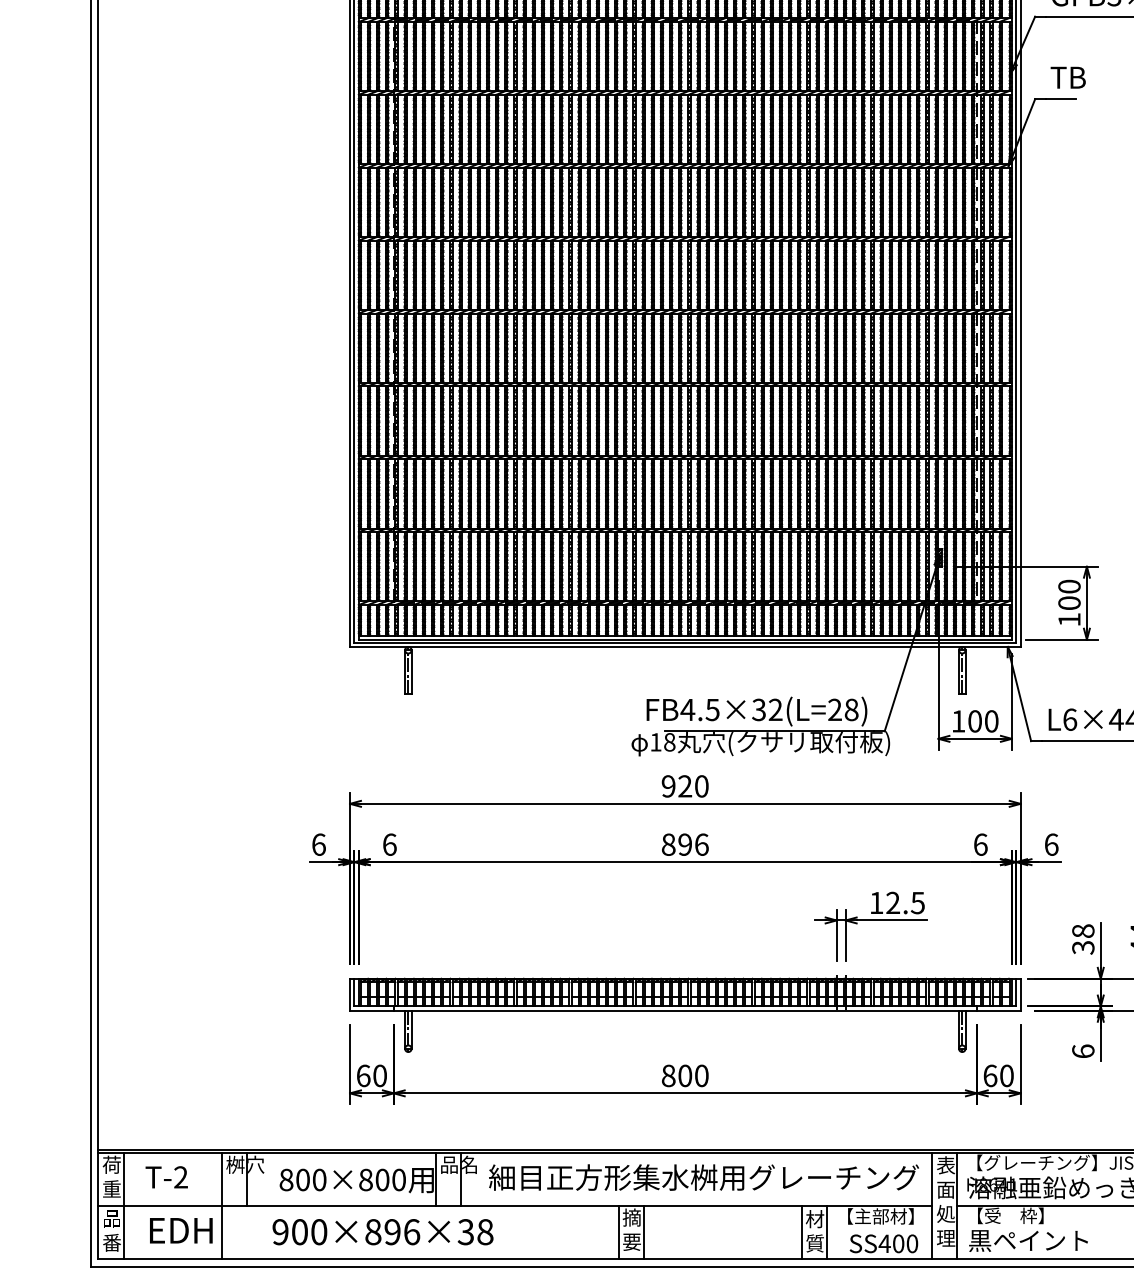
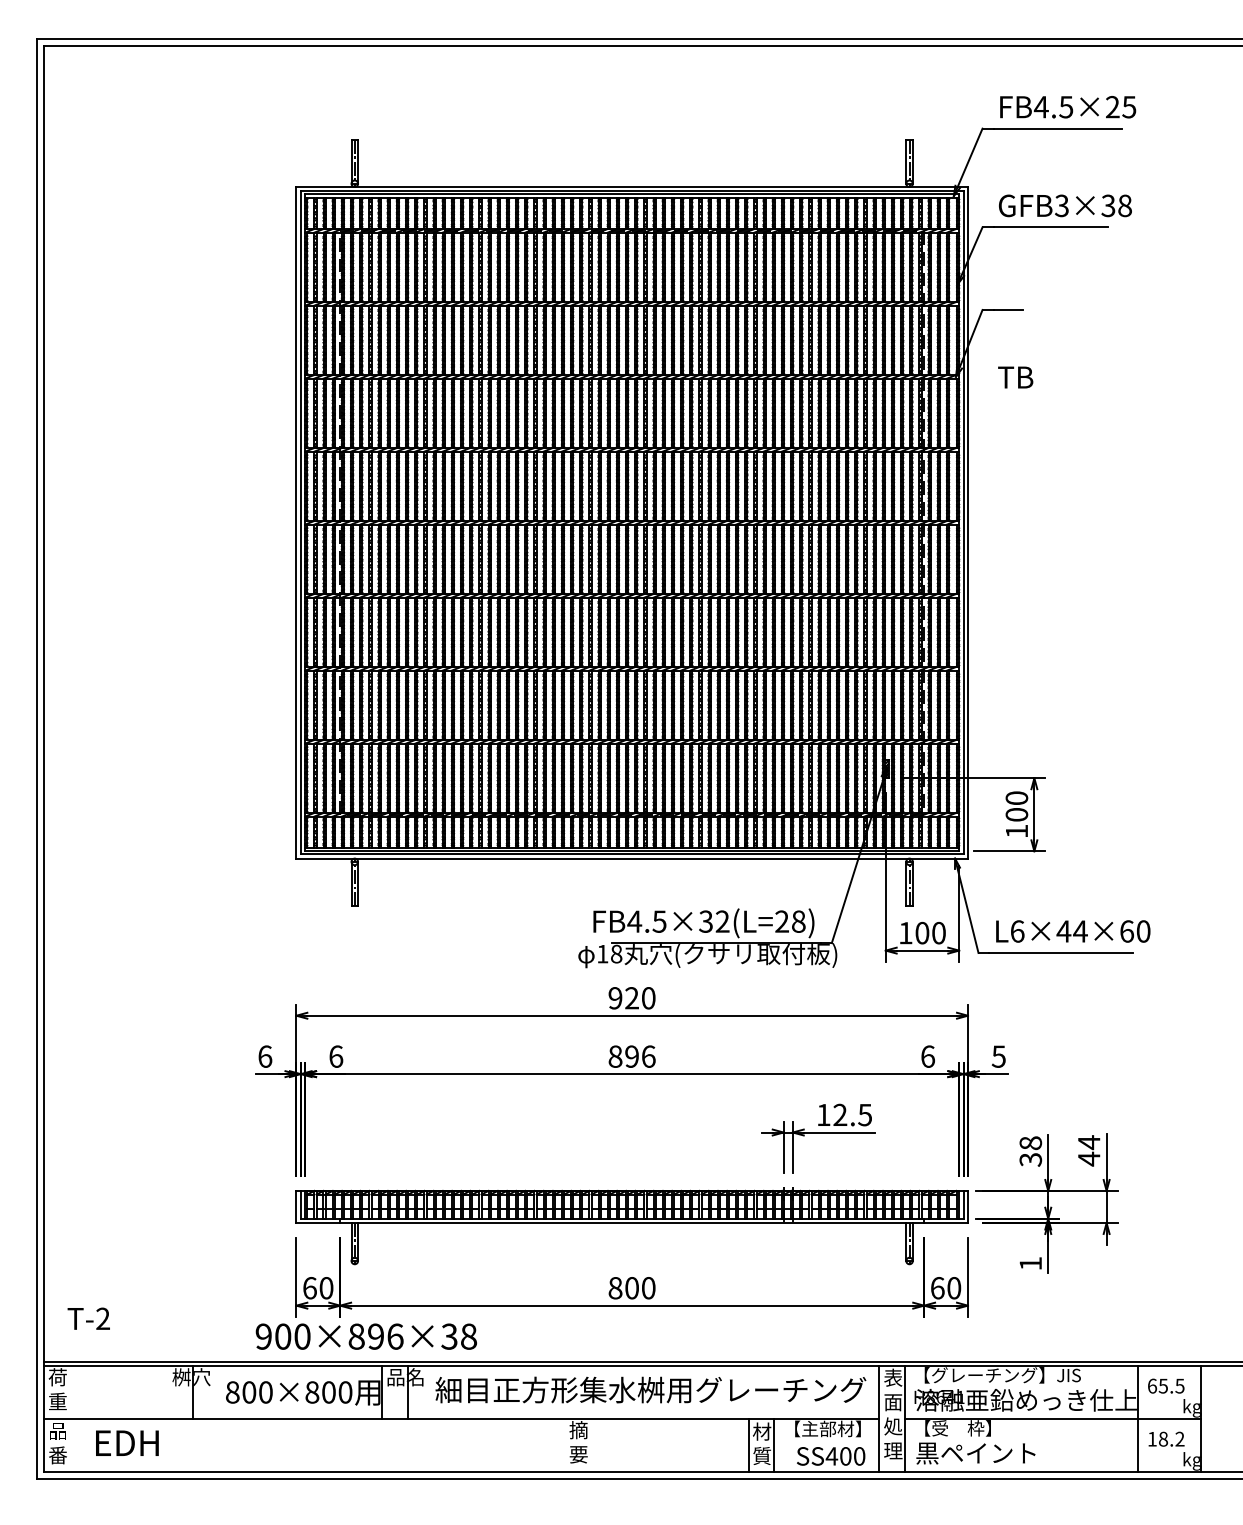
text: (1068, 77) -> (1015, 377), moved
text: (1051, 844) -> (998, 1056), 6 -> 5
text: (1083, 1051) -> (1030, 1263), 6 -> 1
text: (166, 1177) -> (88, 1318), moved
line: (123, 1206) -> (69, 1418), removed
line: (221, 1206) -> (167, 1418), removed
text: (382, 1231) -> (365, 1336), moved
line: (618, 1231) -> (565, 1444), removed
line: (643, 1231) -> (590, 1444), removed

